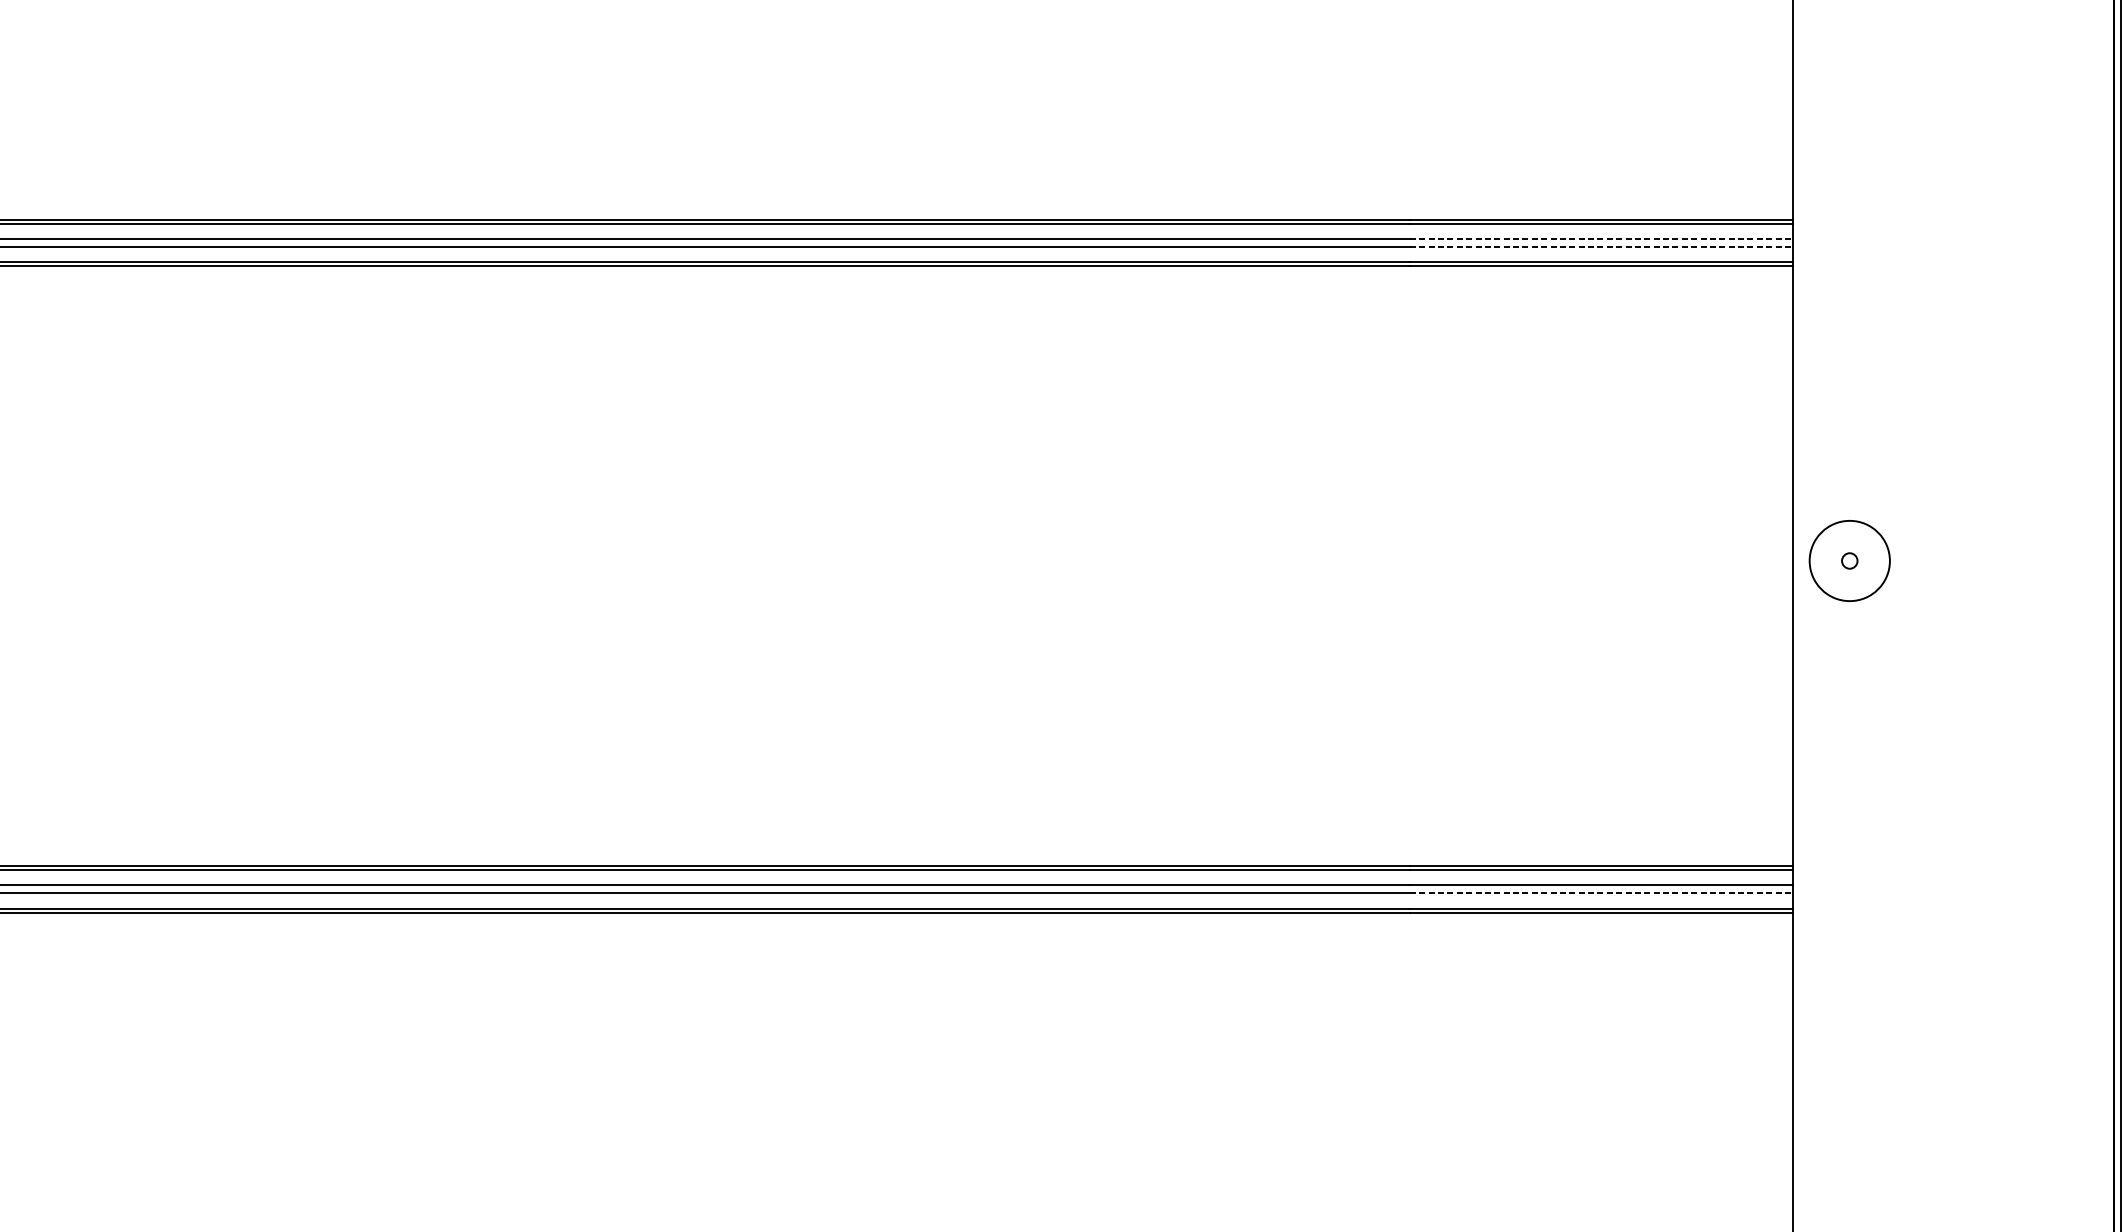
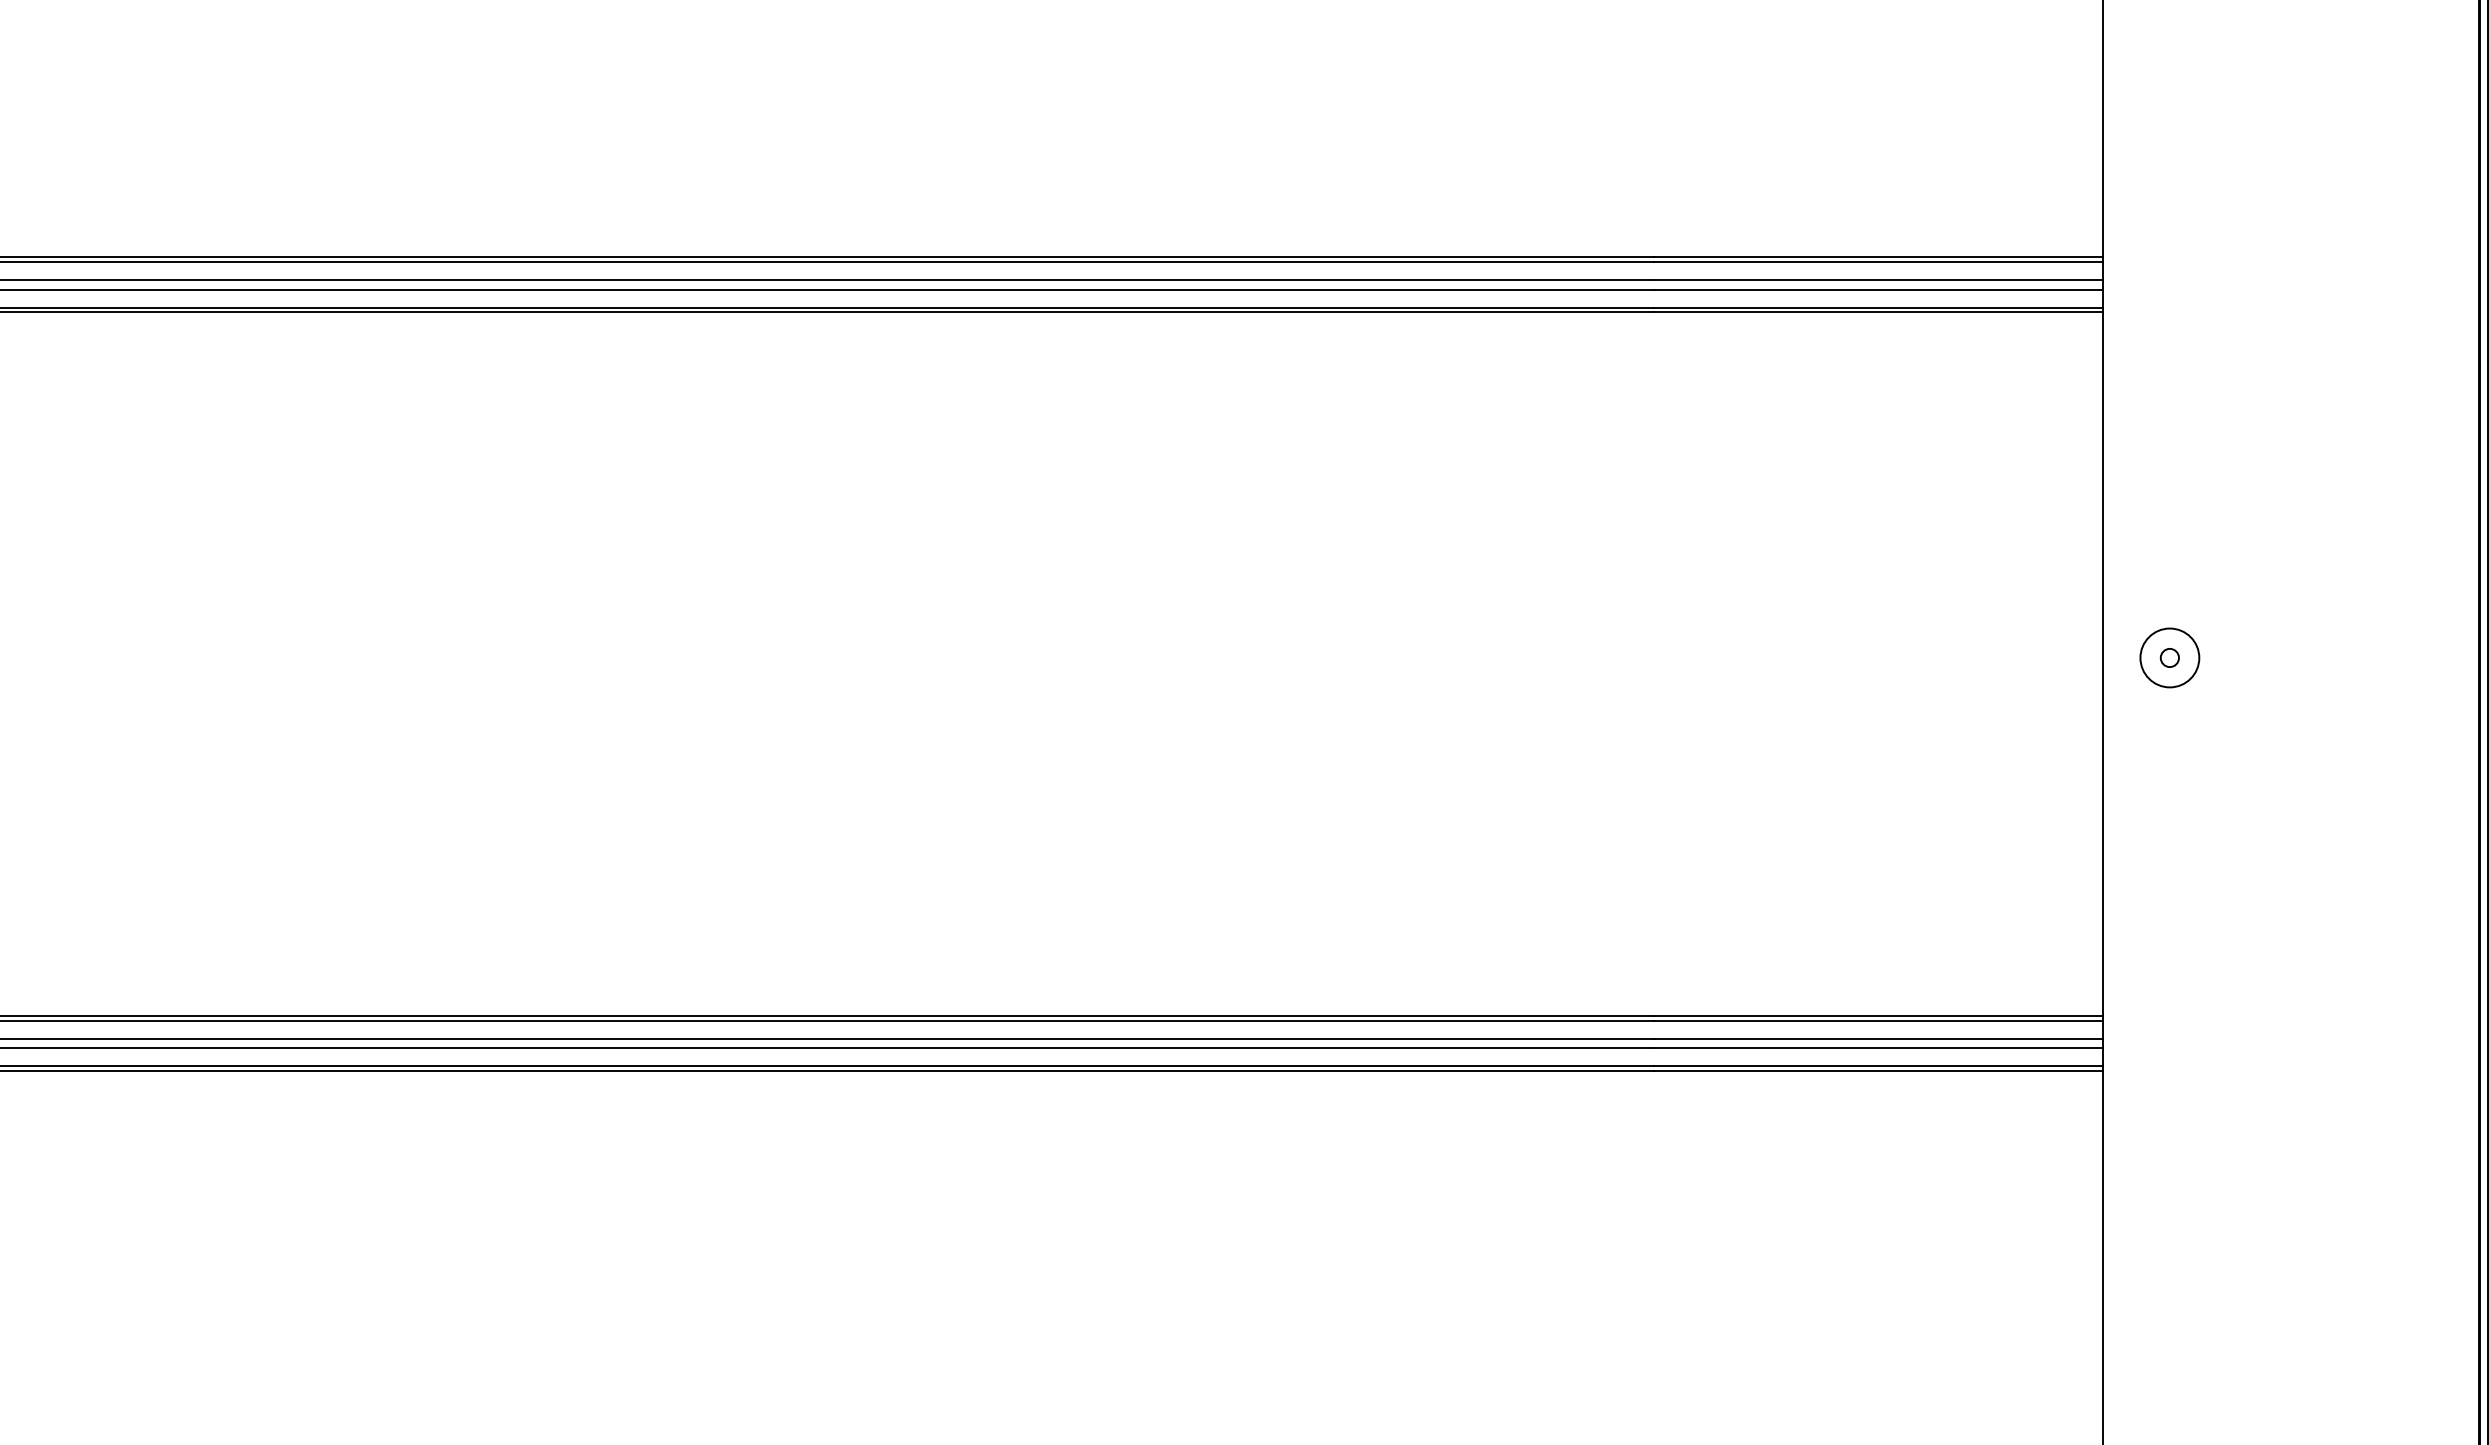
line: (1601, 239) -> (1878, 280), dashed -> solid
line: (1601, 246) -> (1878, 289), dashed -> solid
circle: (1849, 560) -> (2169, 657), size x0.62
line: (1601, 893) -> (1878, 1047), dashed -> solid

